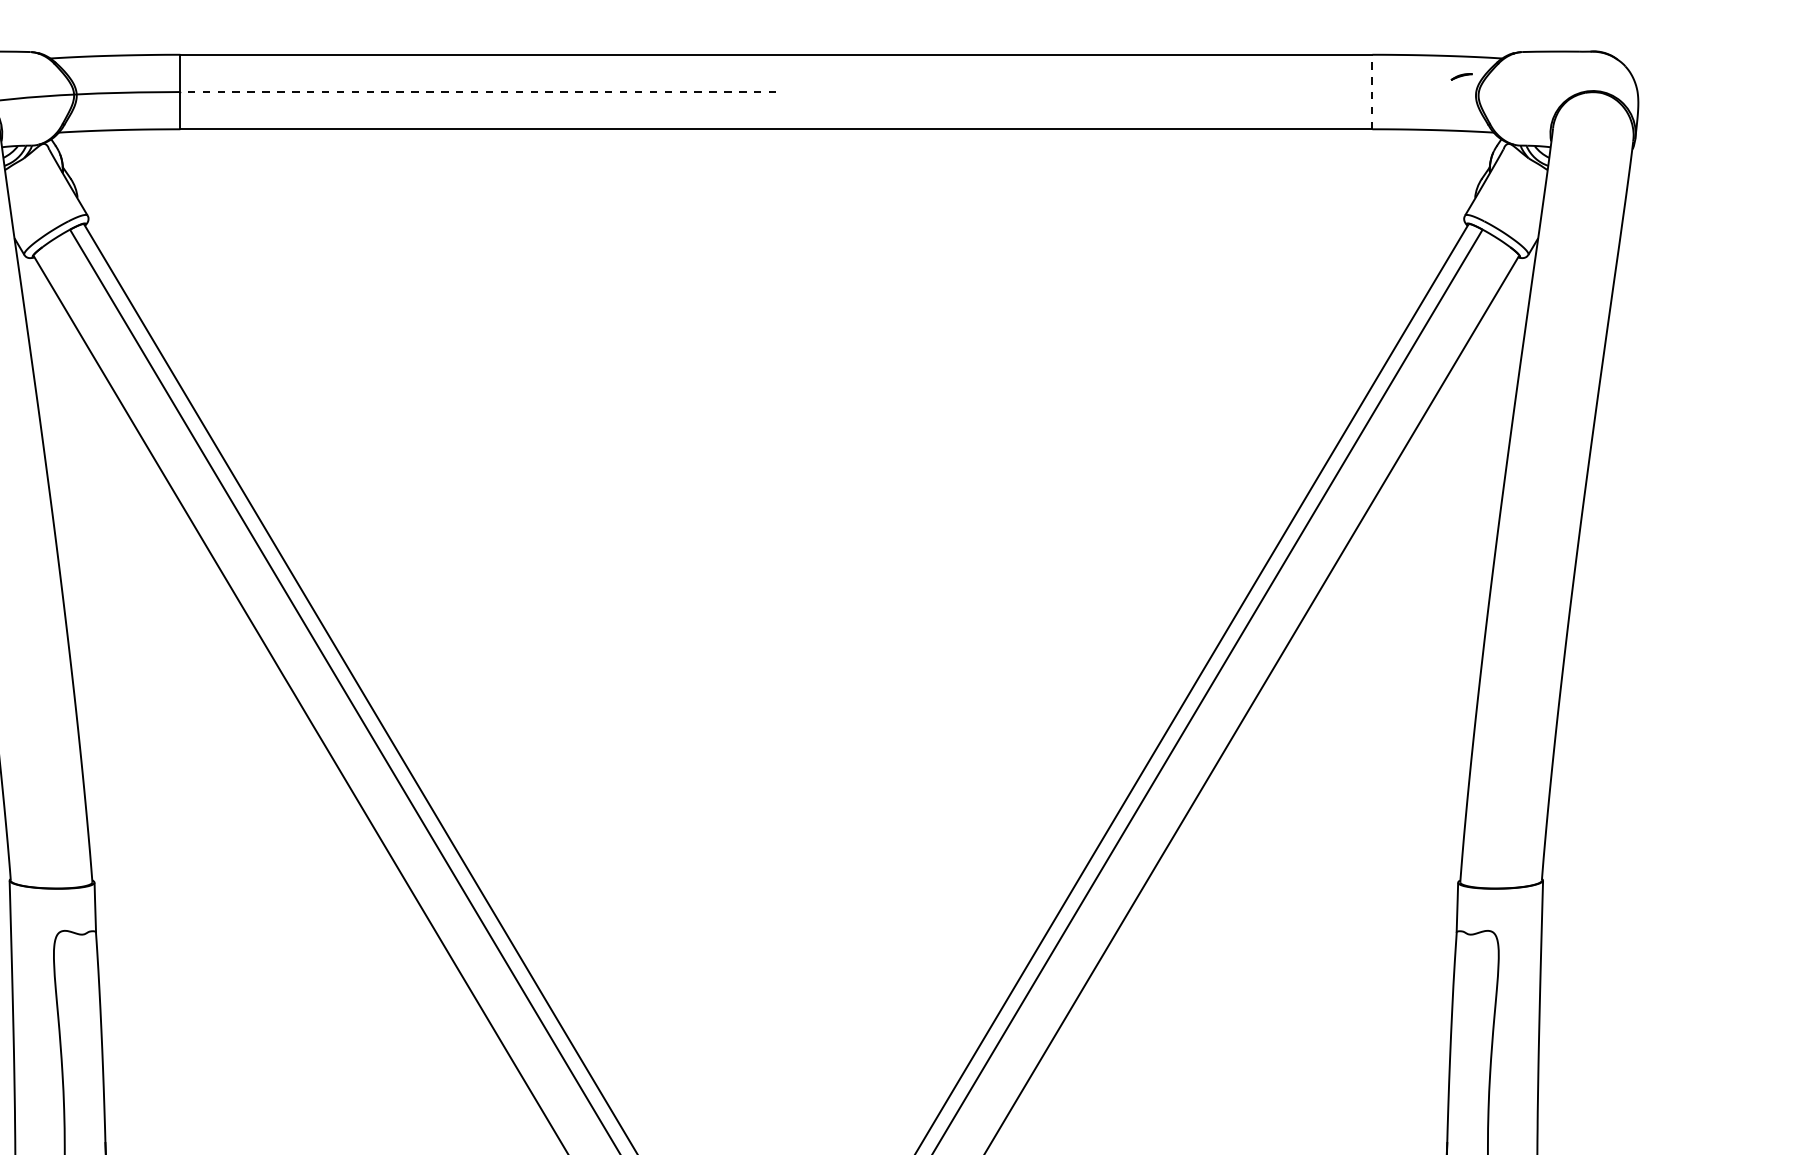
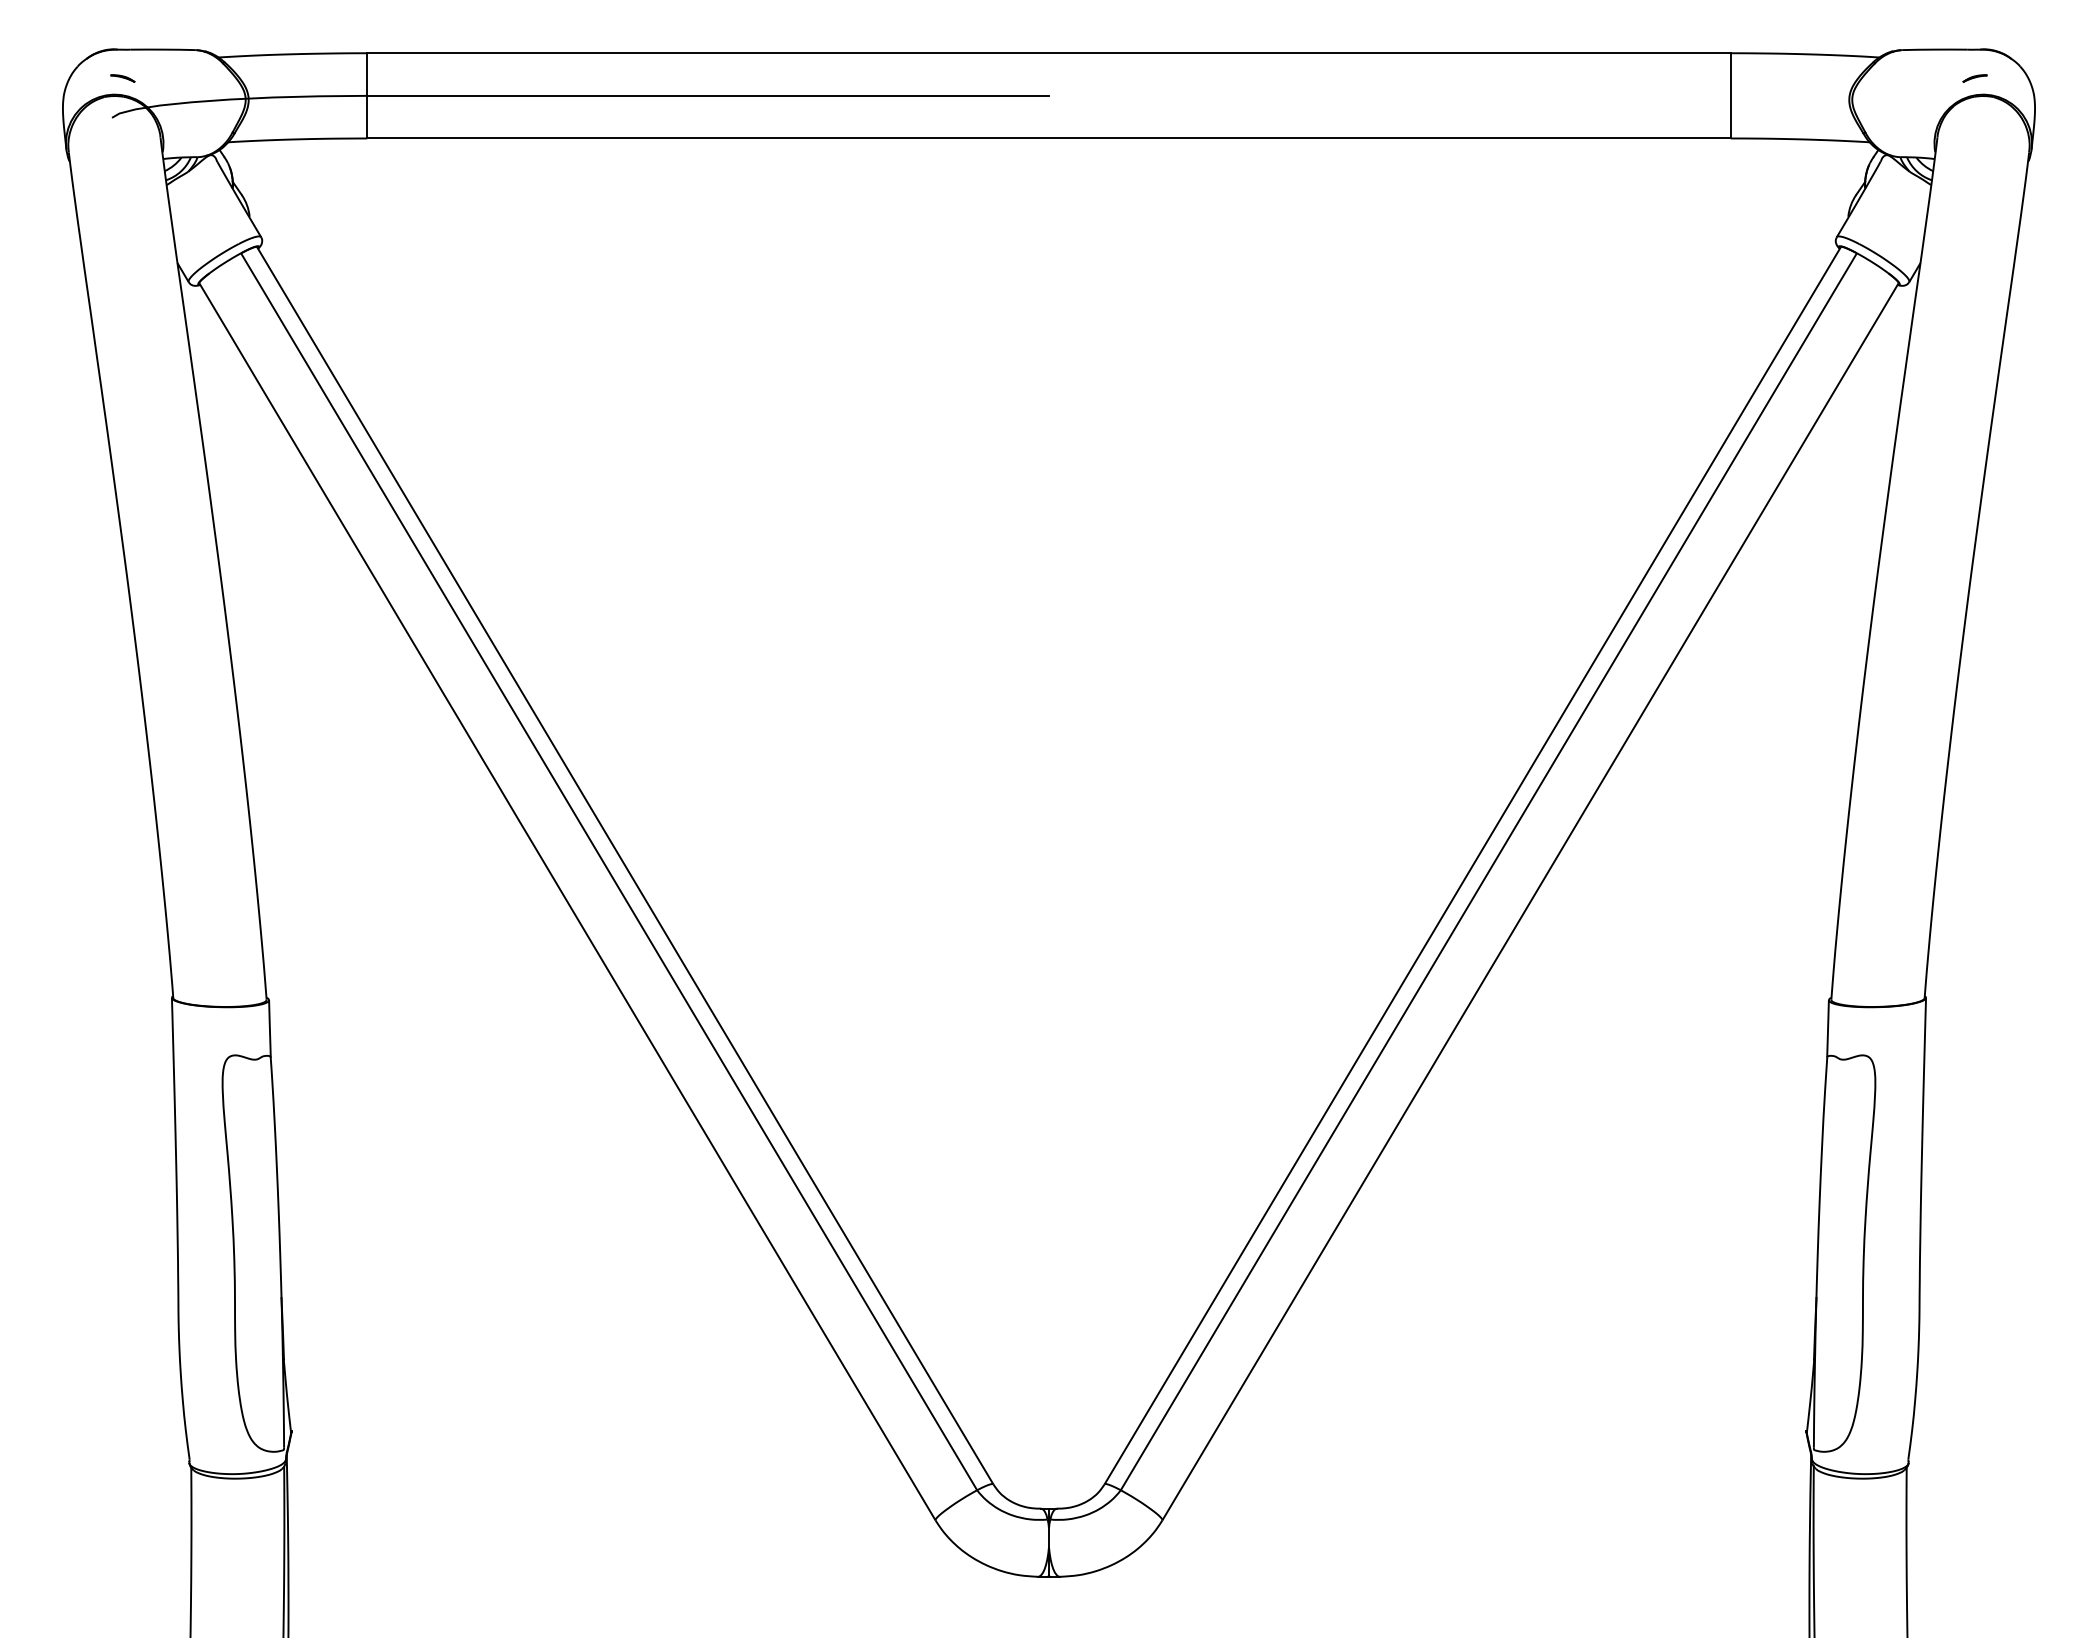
part: (1461, 76) -> (1974, 78), moved
line: (478, 91) -> (708, 95), dashed -> solid
line: (1372, 91) -> (1730, 95), dashed -> solid

